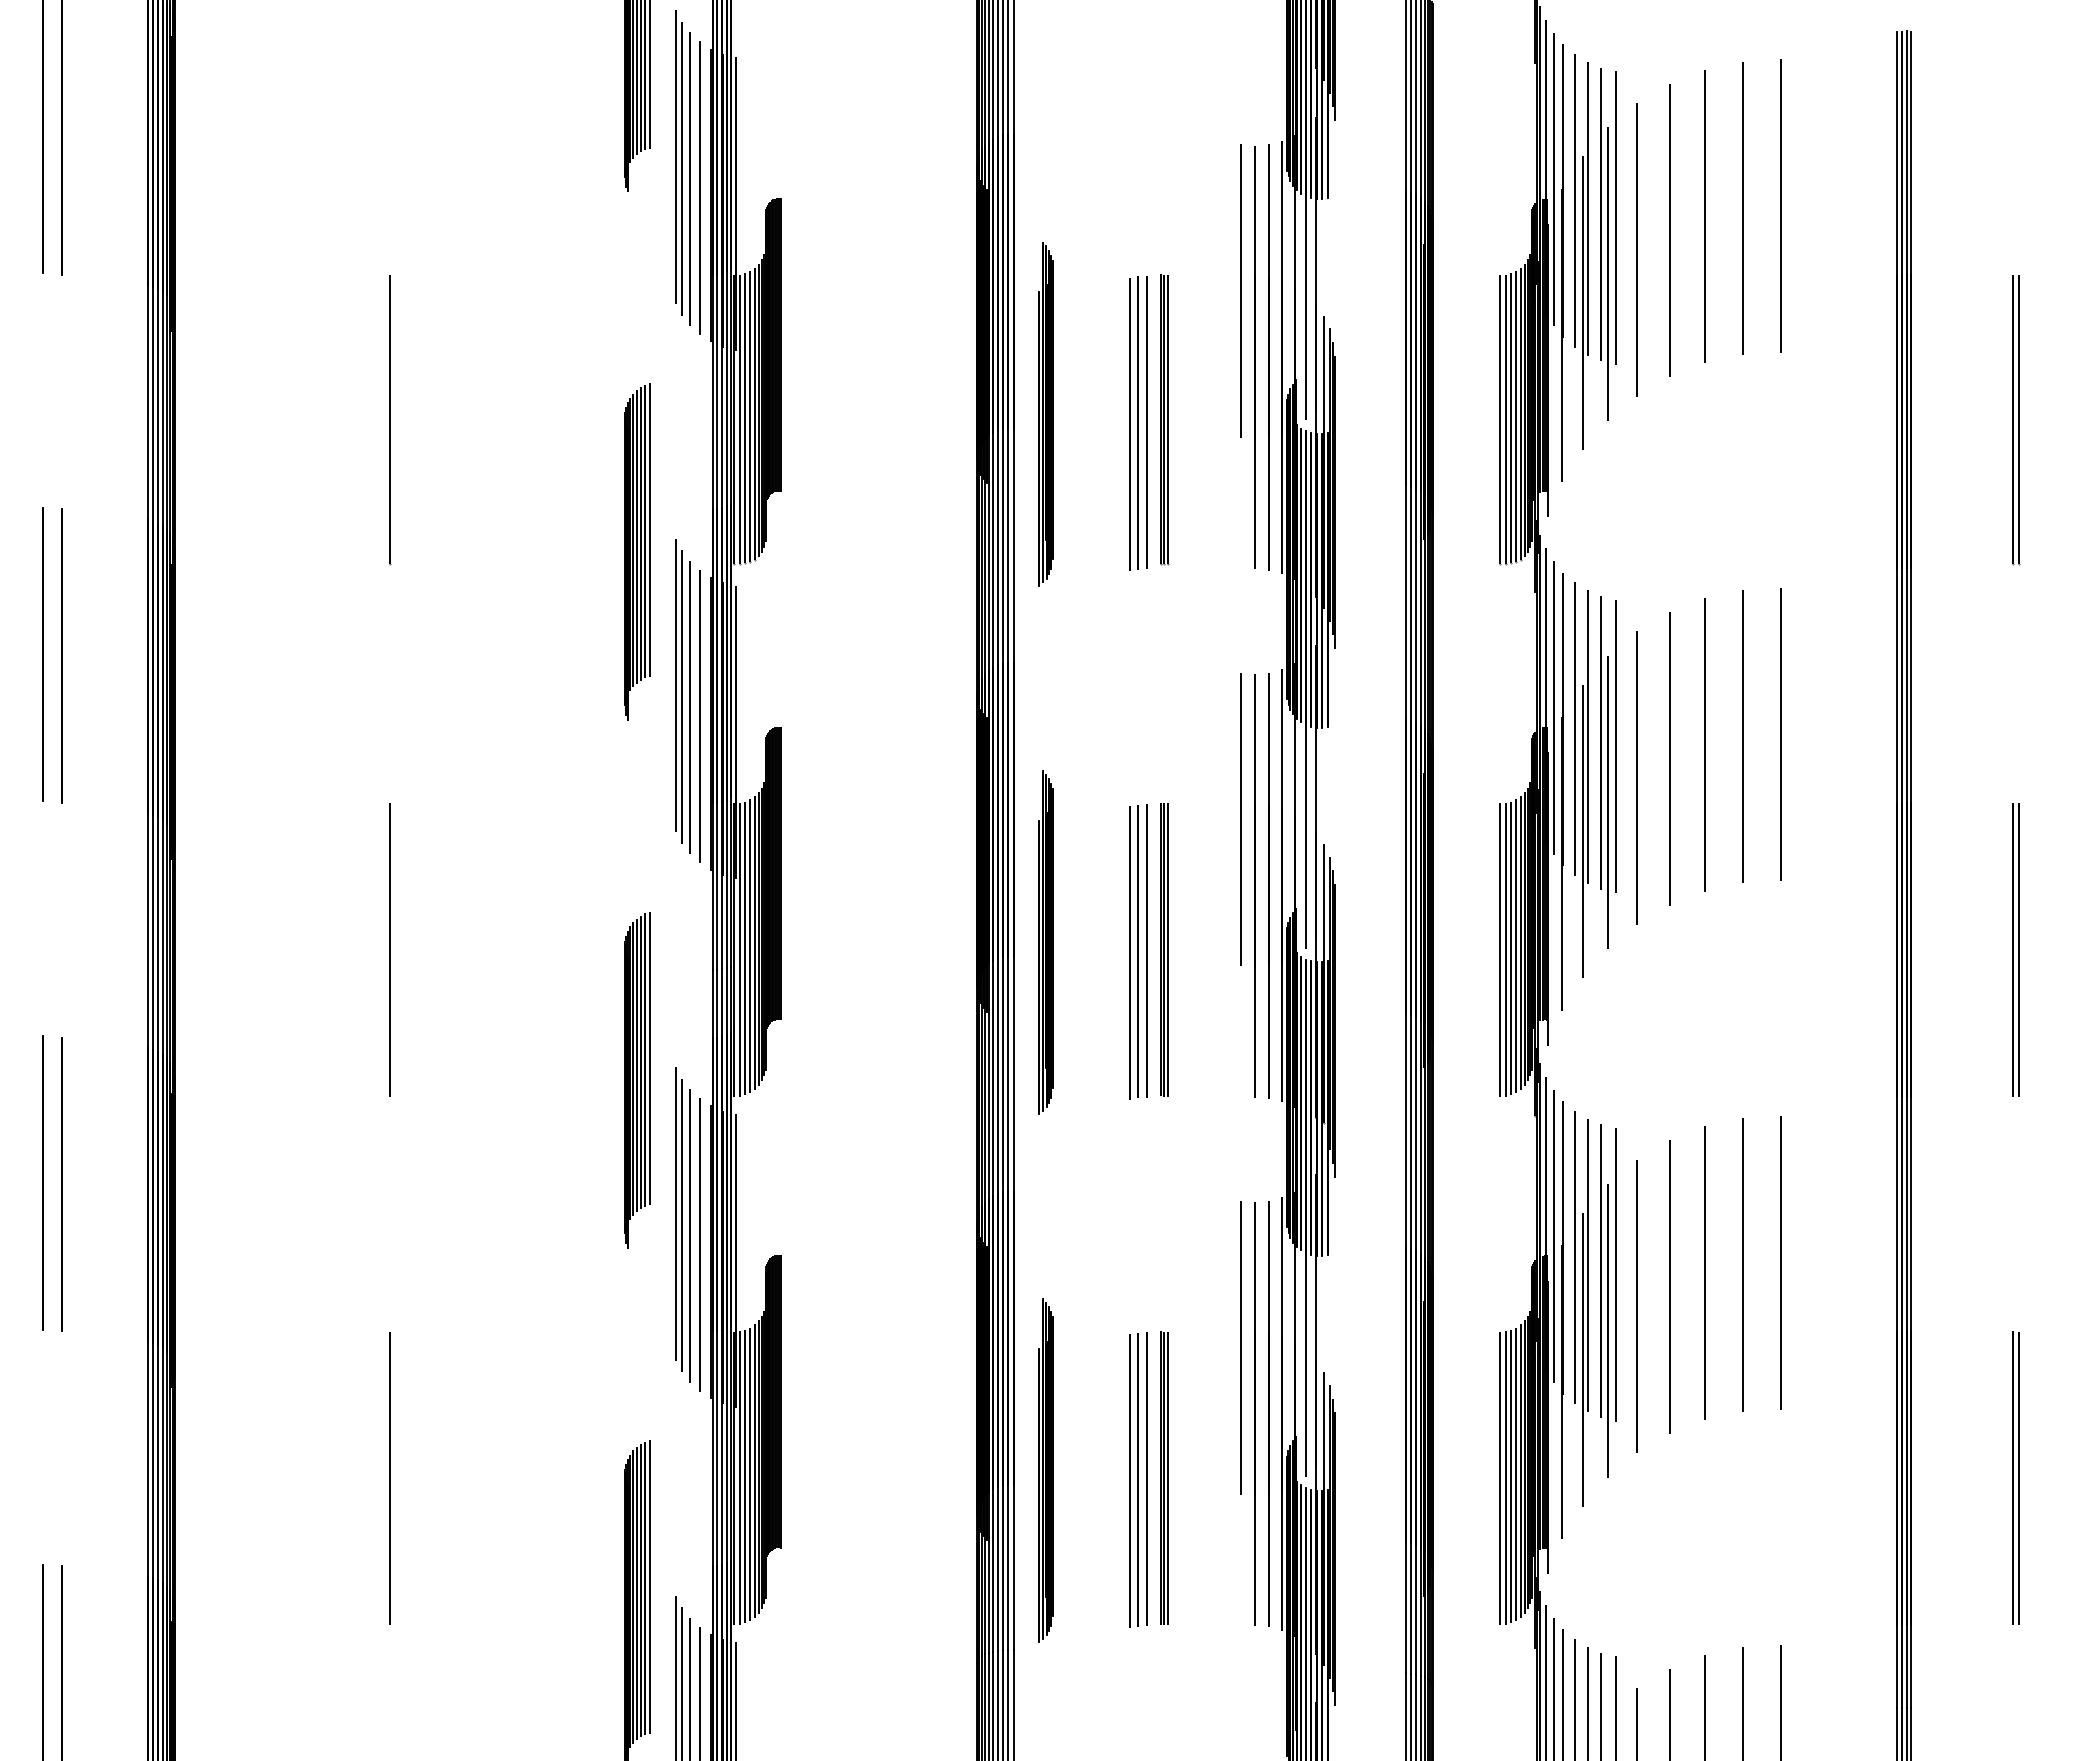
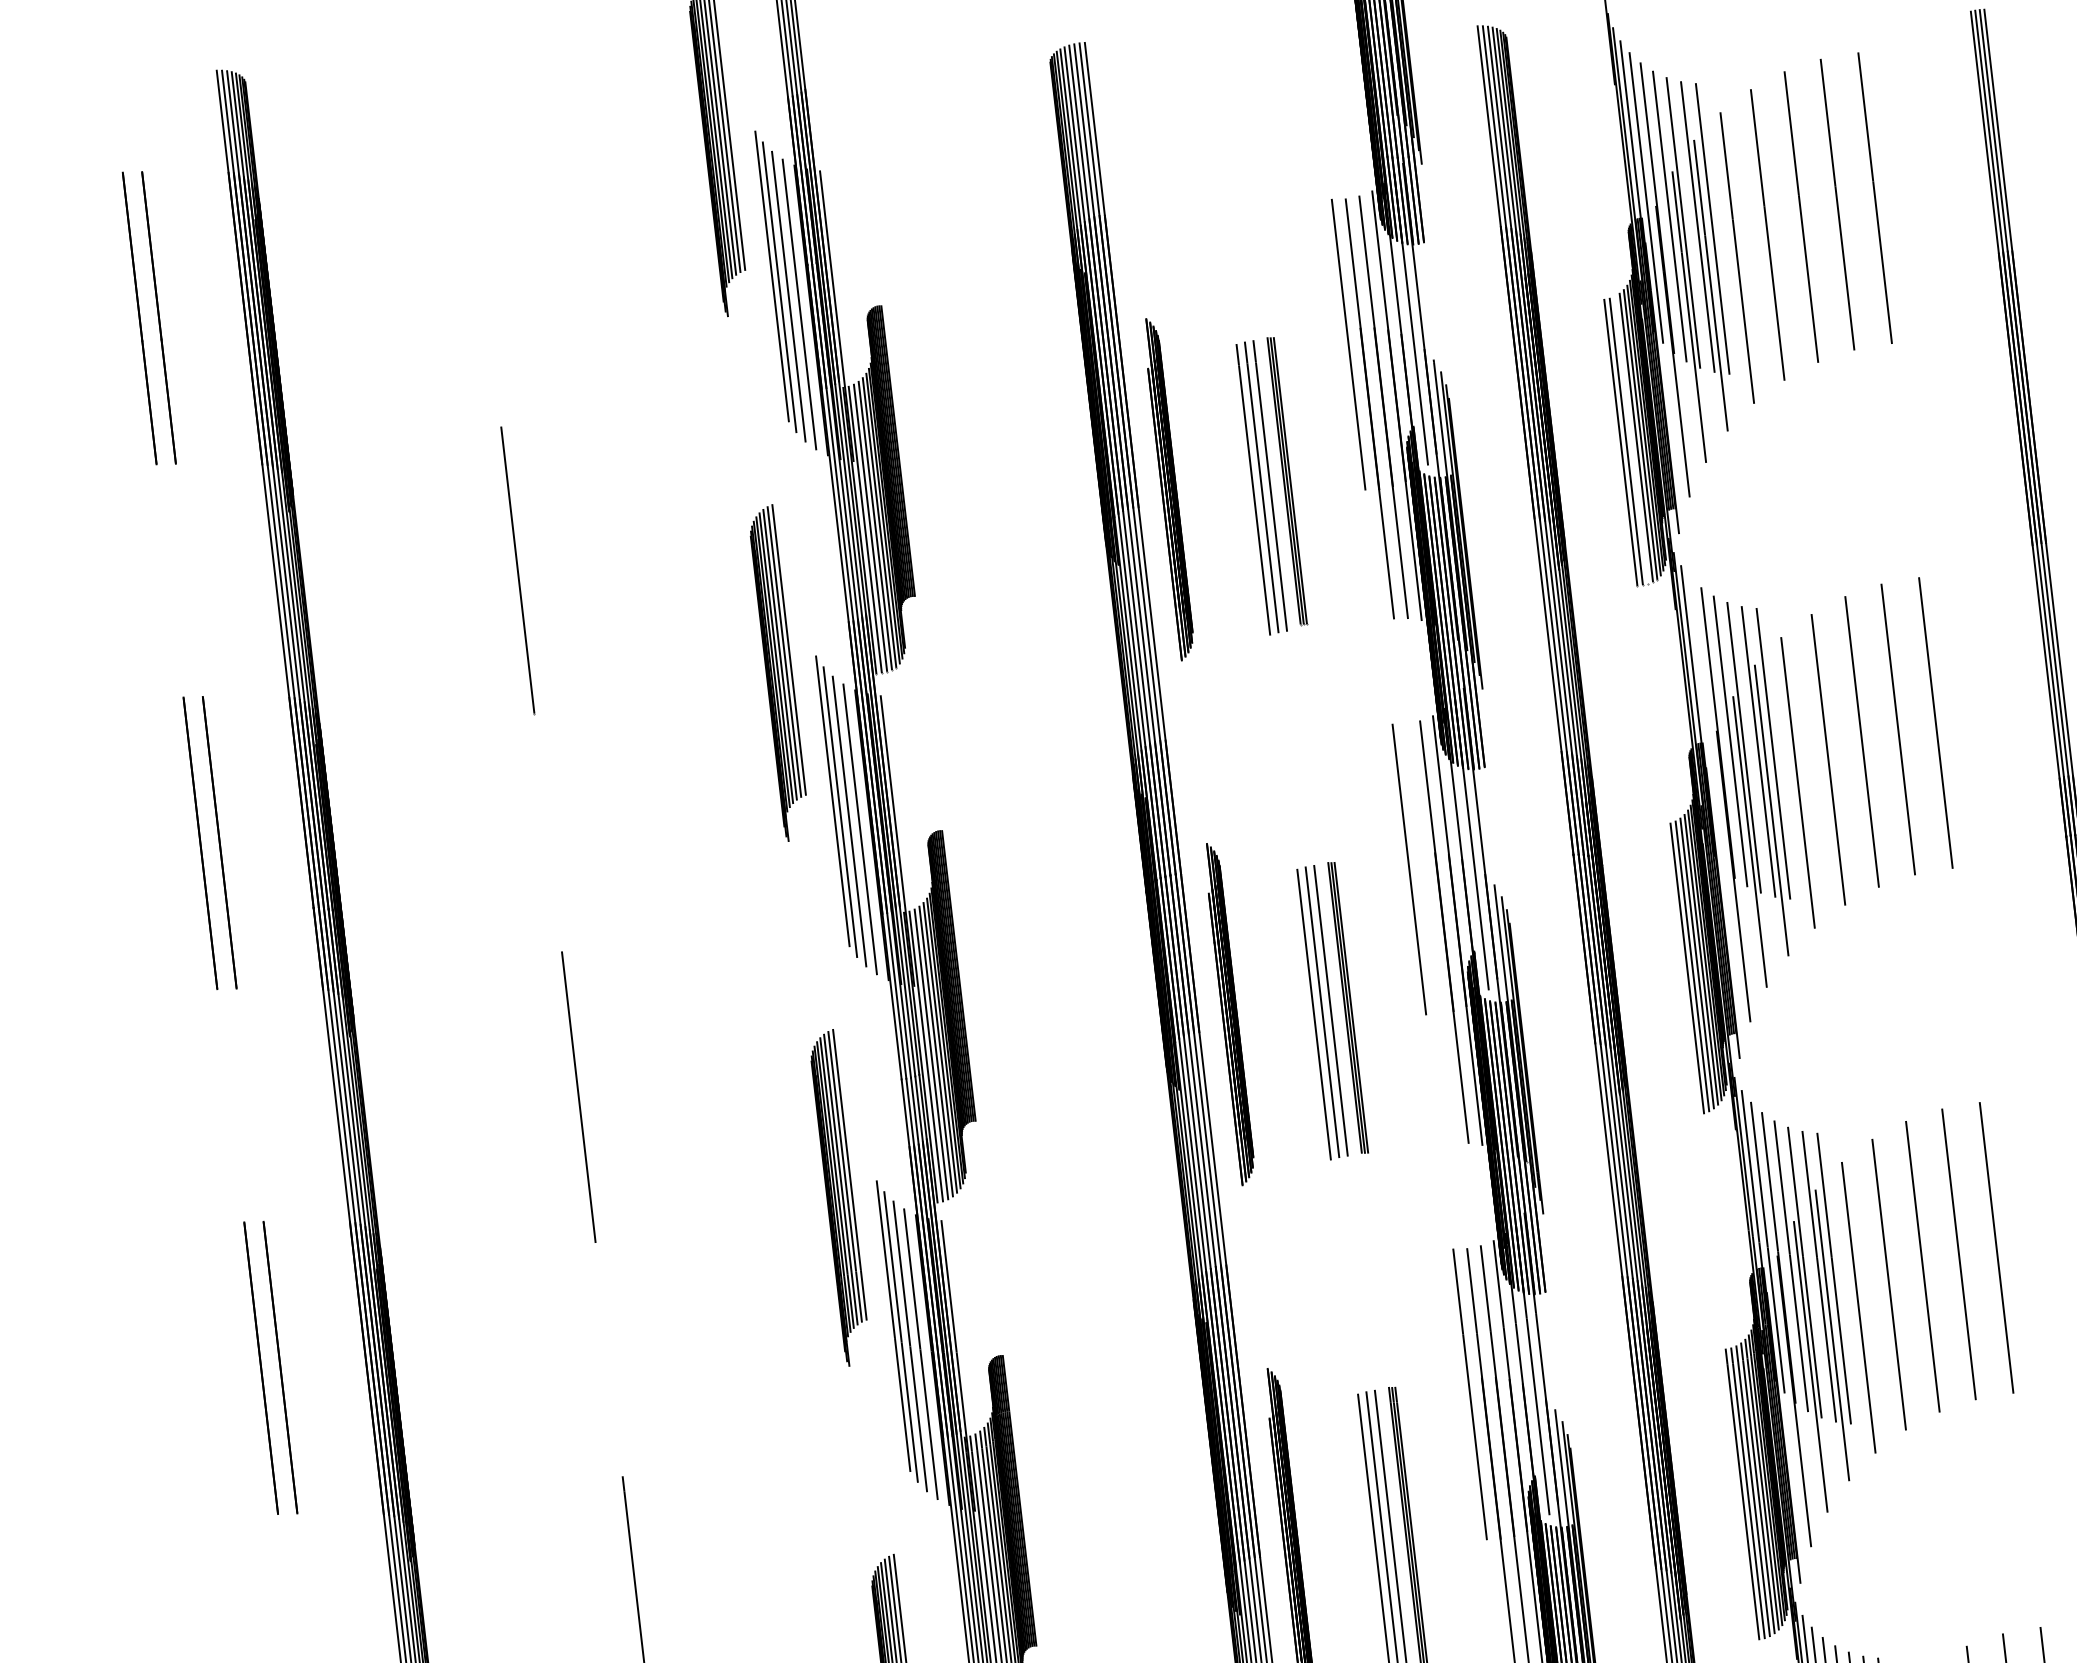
line: (1511, 418) -> (1631, 440), removed
line: (1553, 707) -> (1706, 722), removed
line: (1254, 885) -> (1430, 933), removed
line: (1500, 950) -> (1682, 969), removed

